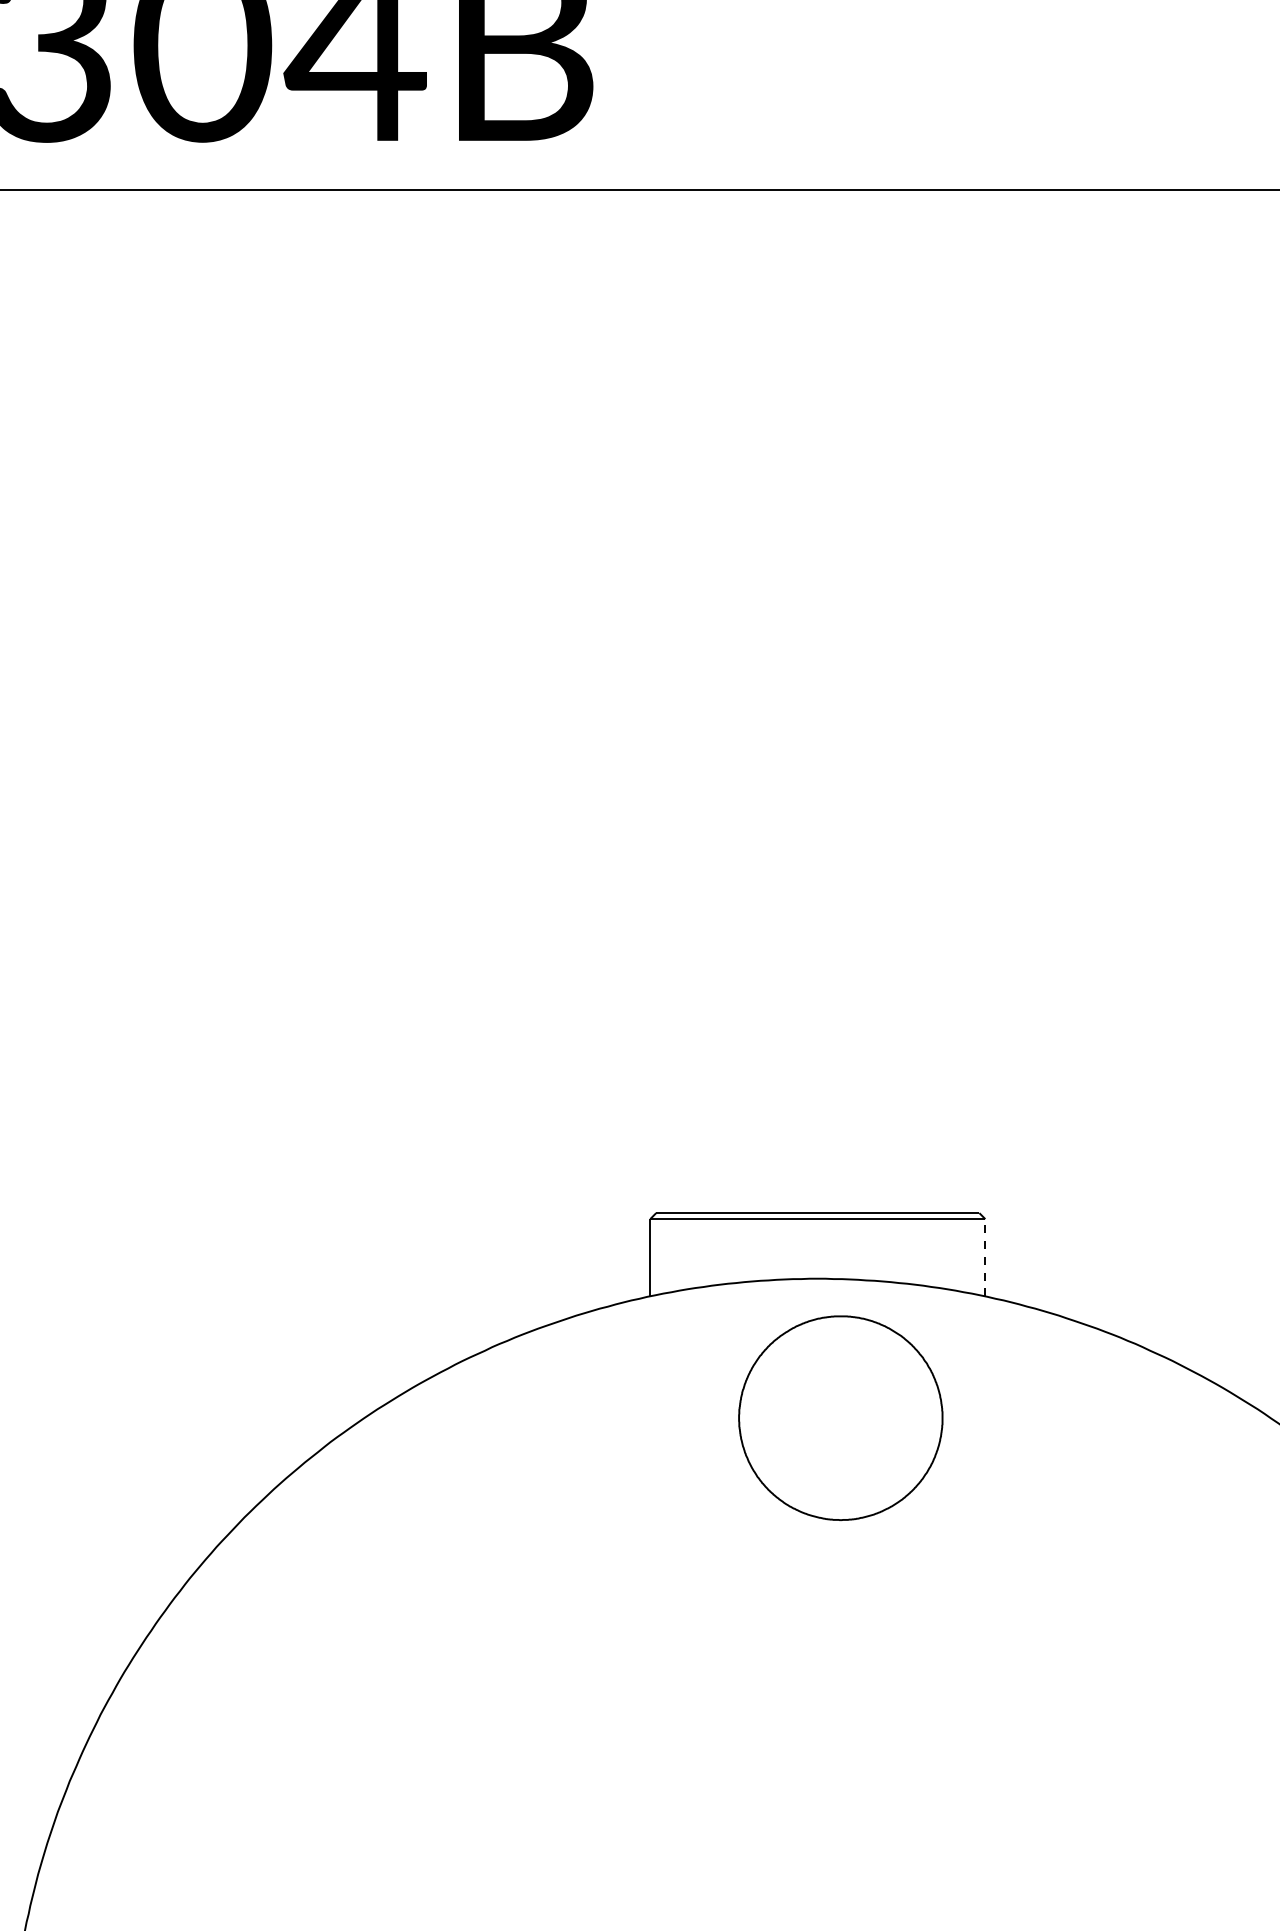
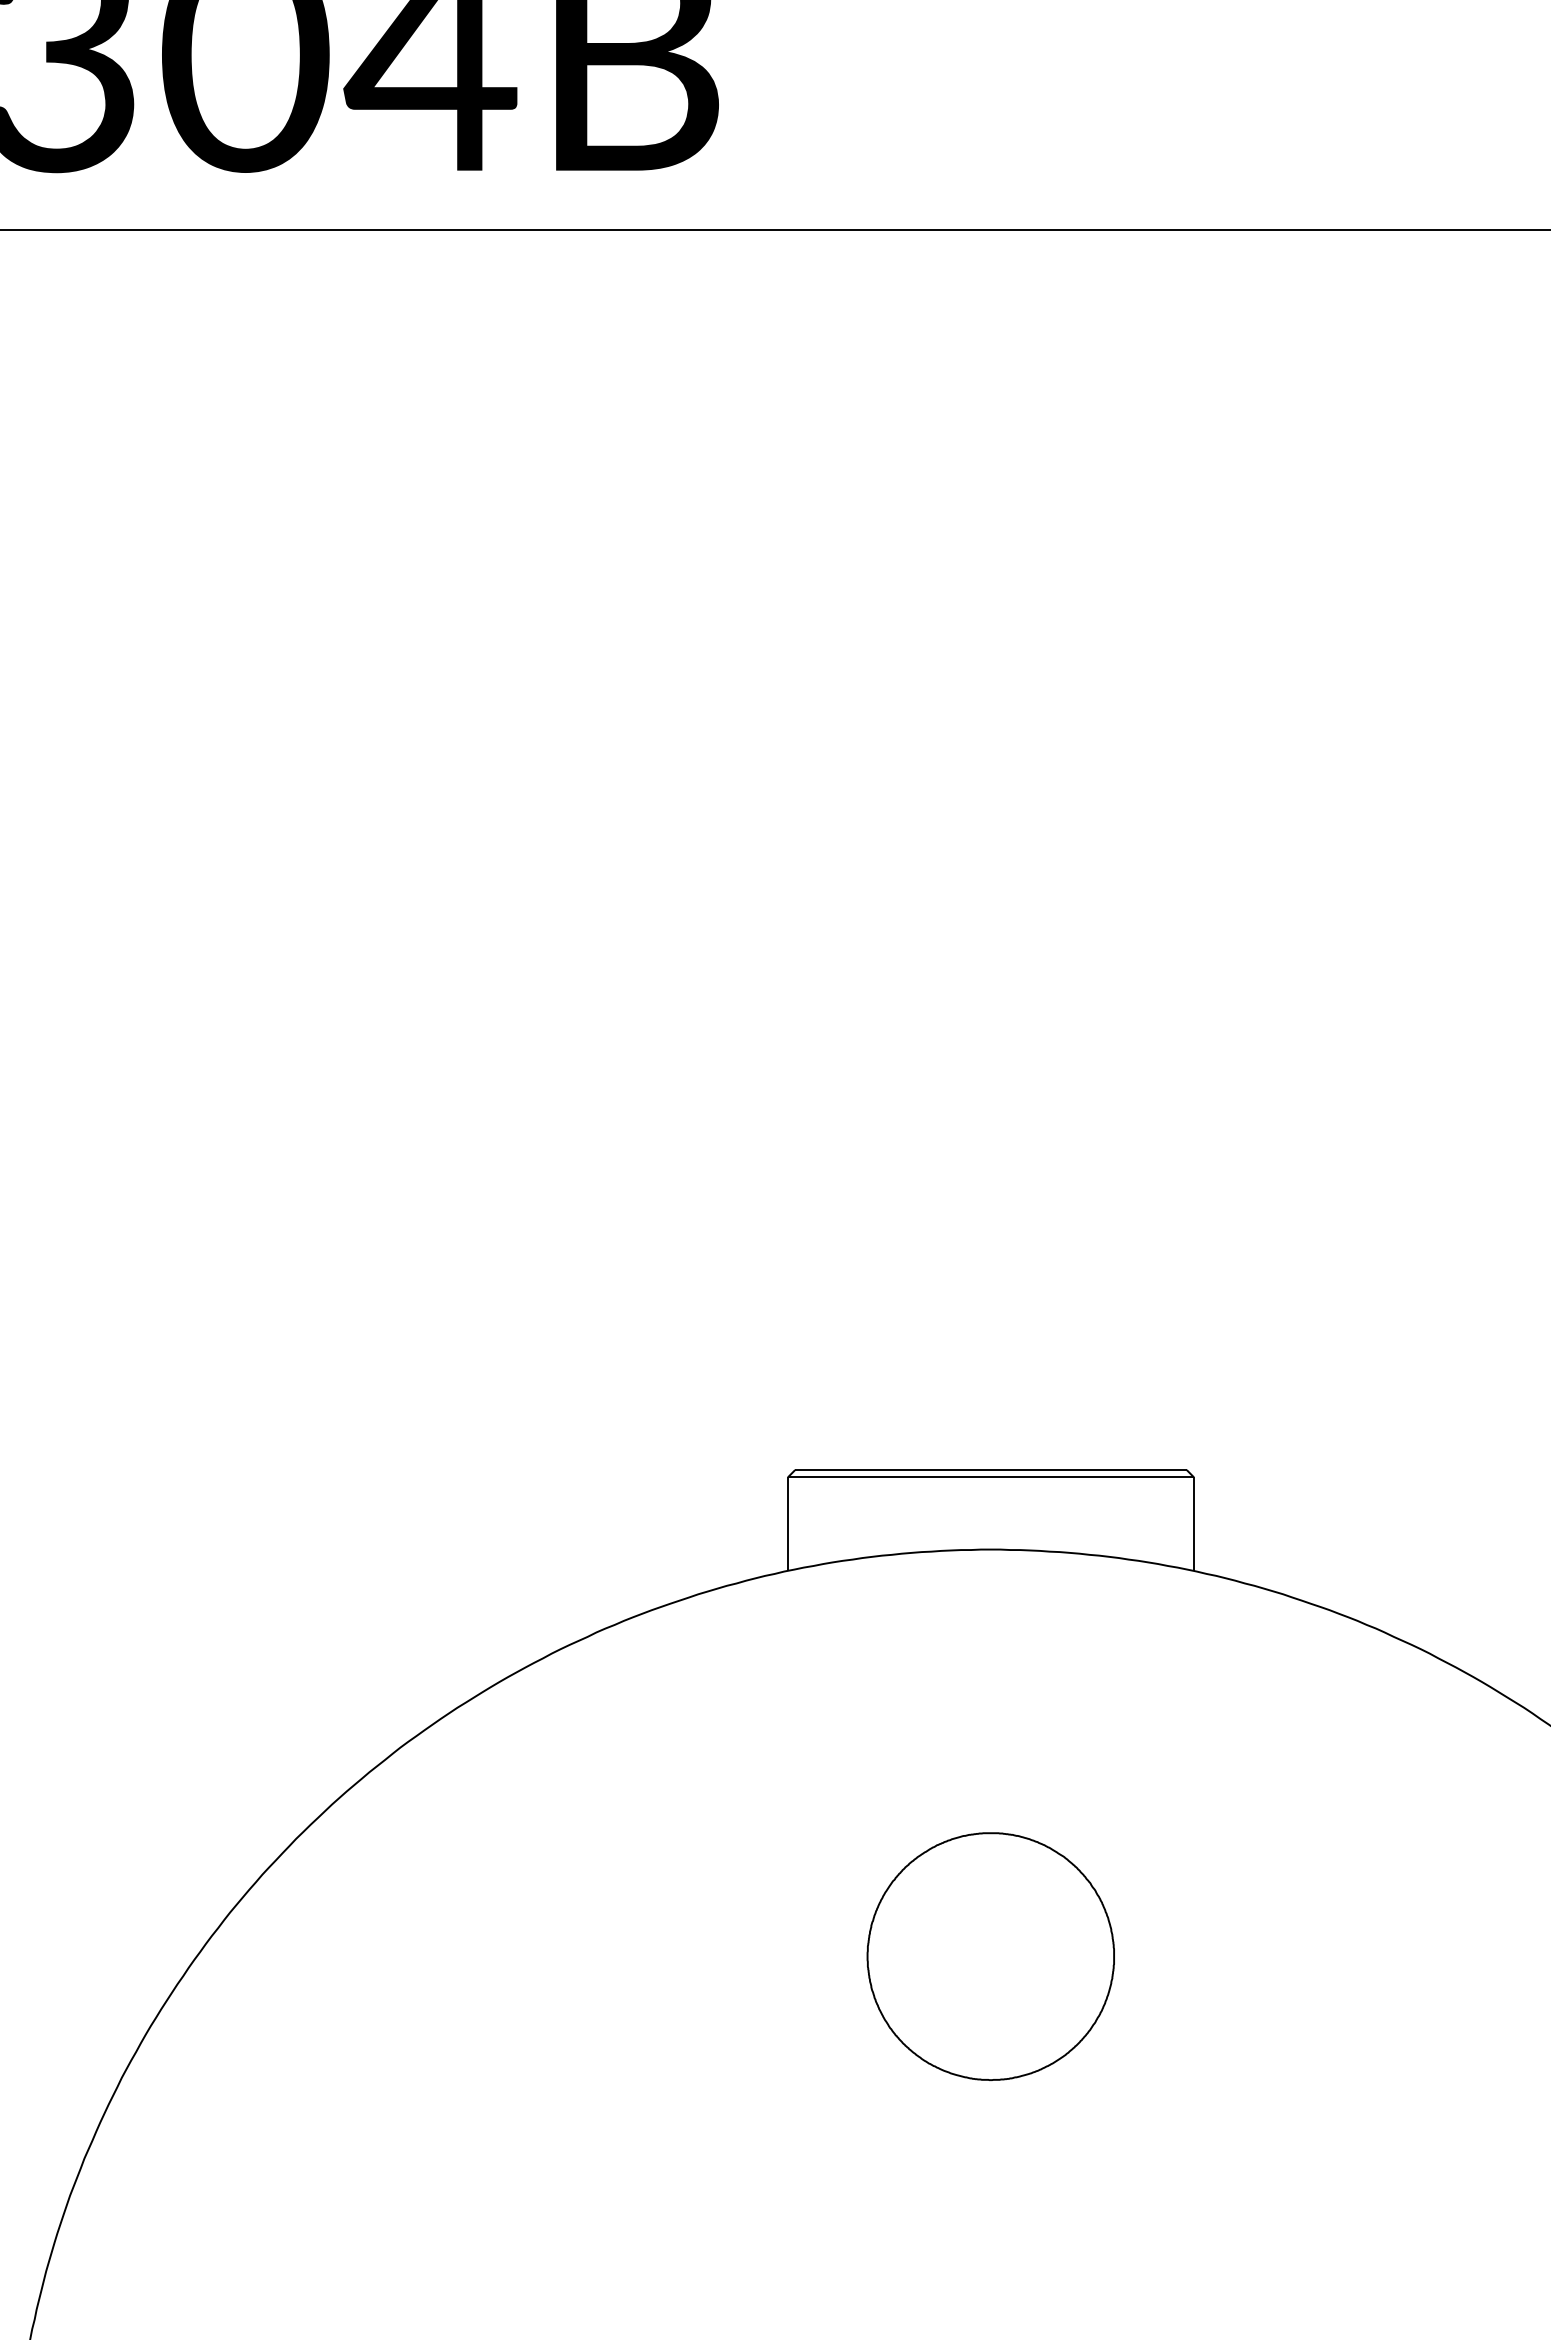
line: (985, 1258) -> (1194, 1524), dashed -> solid
part: (840, 1418) -> (990, 1956), moved

